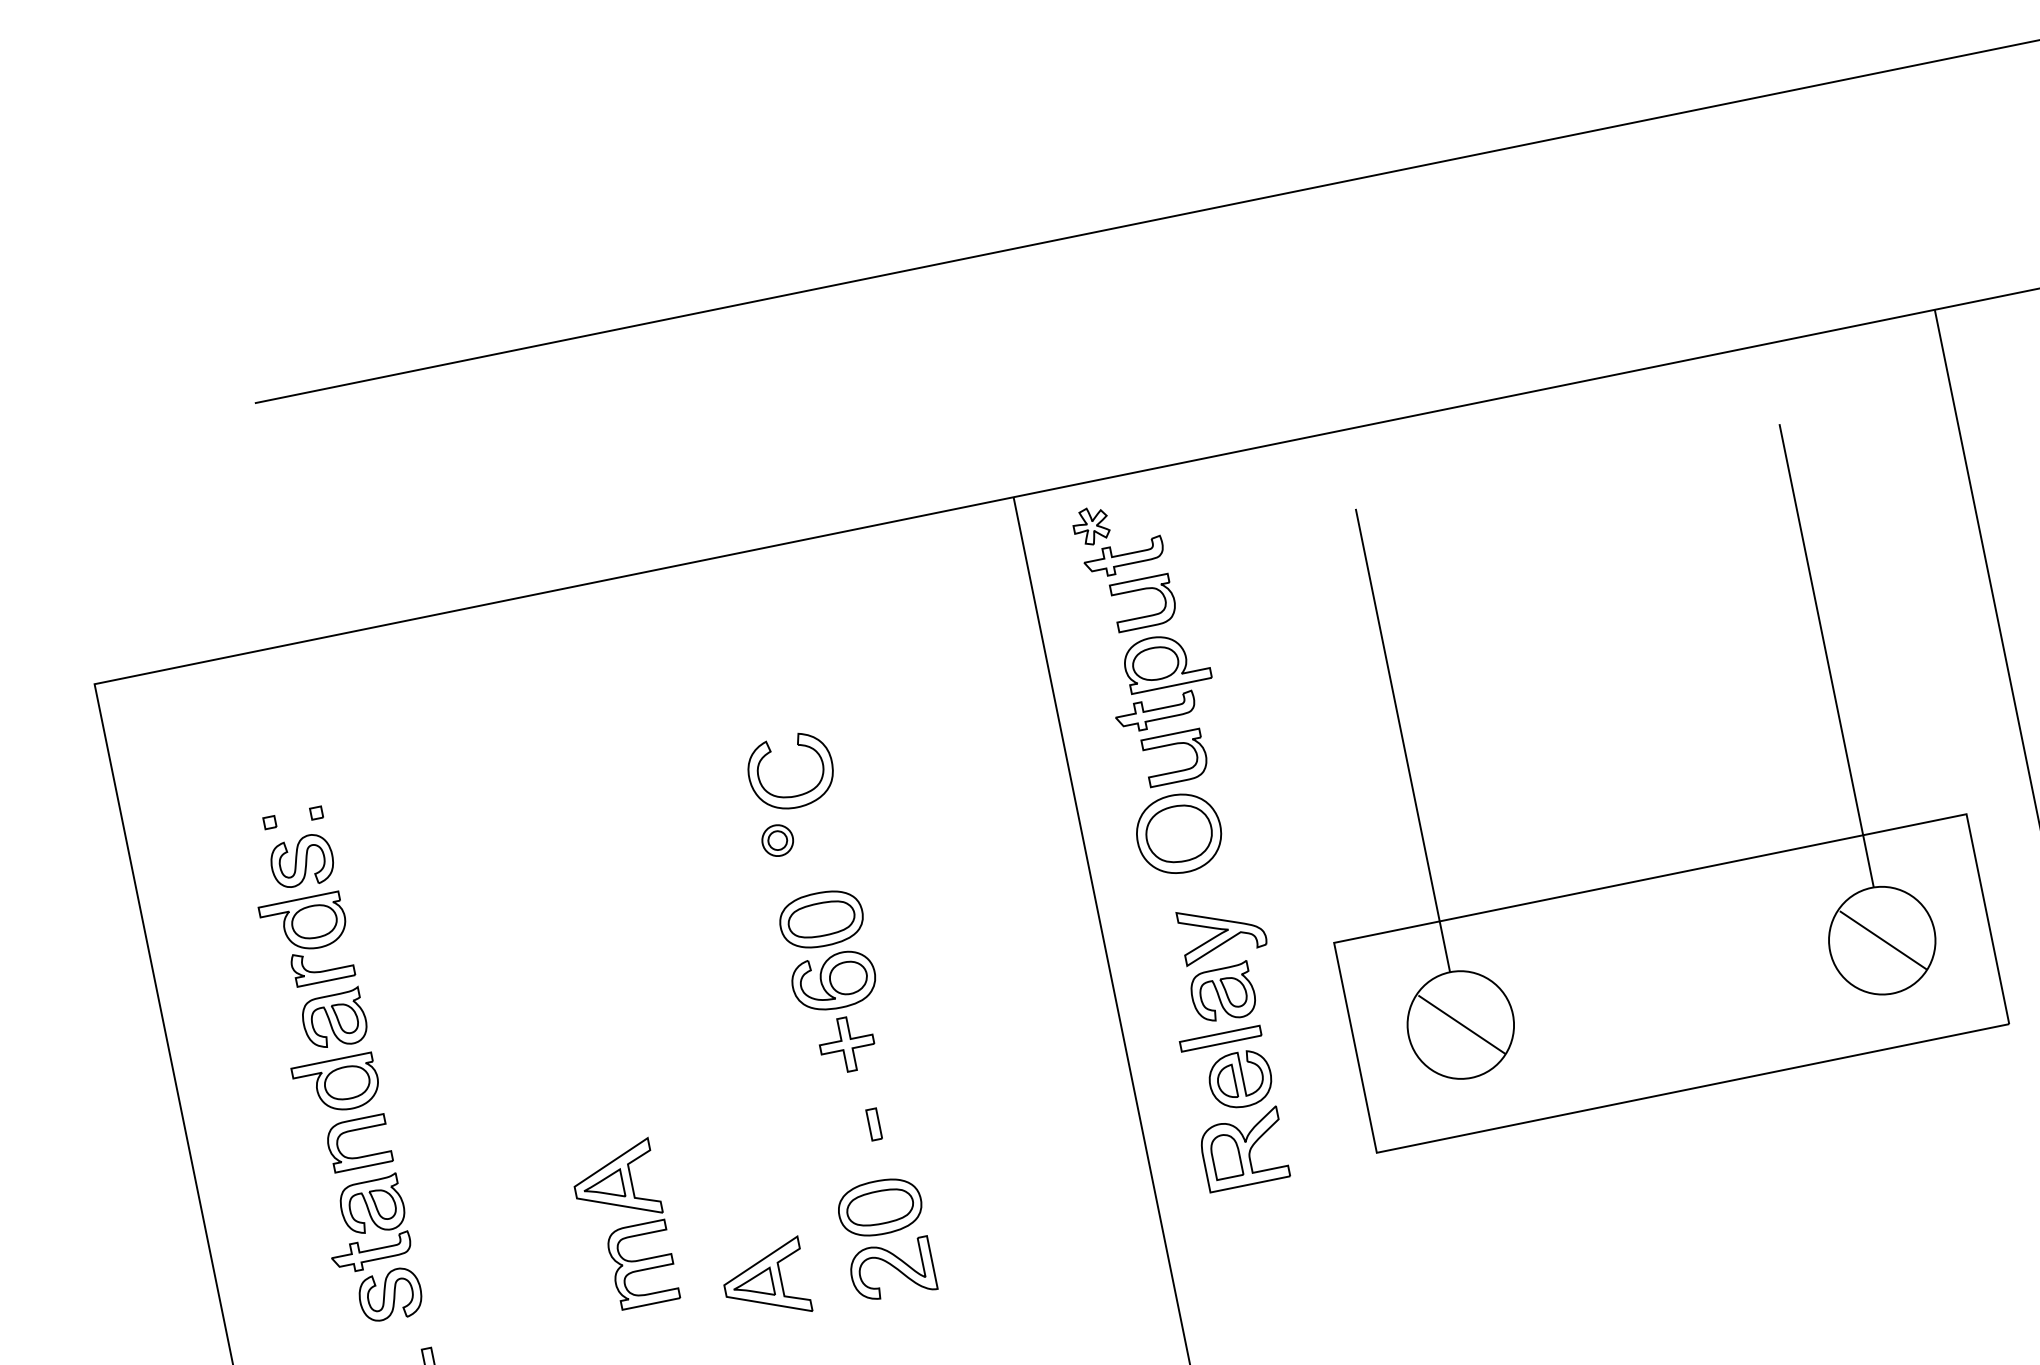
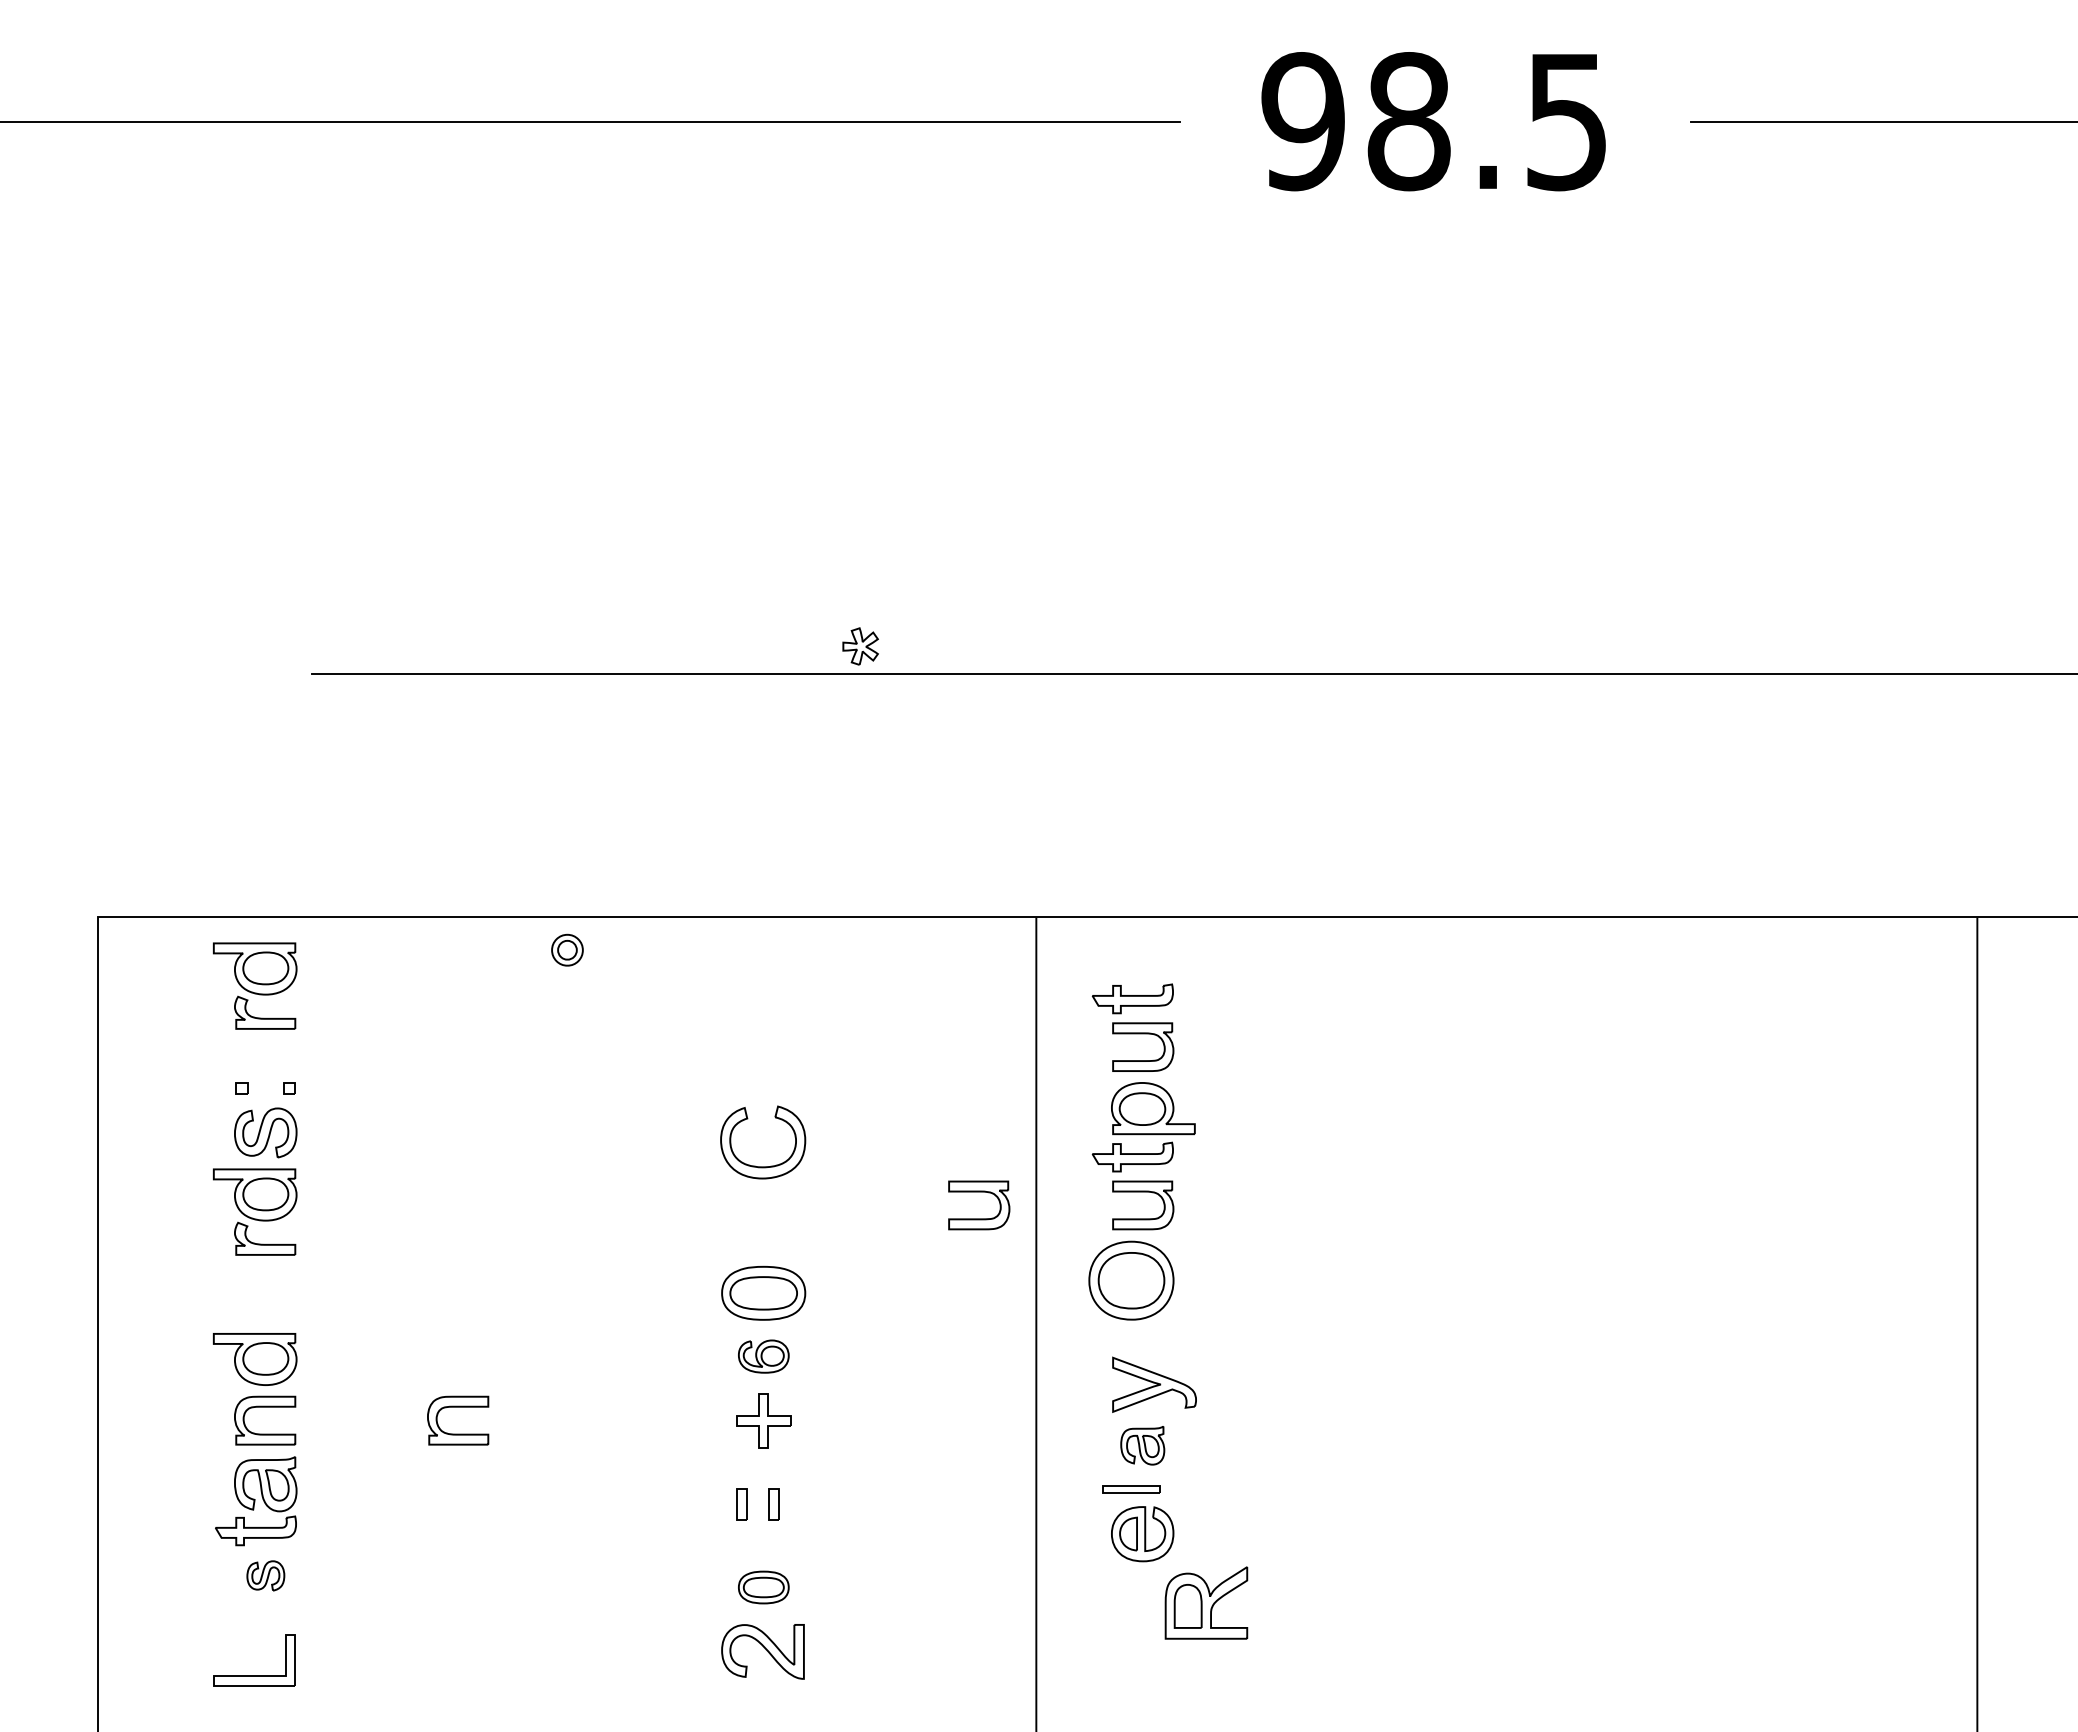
part: (1091, 526) -> (860, 646), moved
part: (262, 719) -> (255, 985), added
part: (1012, 777) -> (979, 1192), added
part: (777, 839) -> (567, 949), moved
part: (1650, 878) -> (1584, 1418), removed
part: (833, 981) -> (763, 1356), size x0.6
part: (1222, 993) -> (1142, 1445), size x0.7
part: (334, 1019) -> (265, 1294), removed
part: (1220, 1038) -> (1131, 1489), size x0.7
part: (545, 1092) -> (458, 1407), added
part: (841, 1130) -> (741, 1504), added
part: (1243, 1148) -> (1206, 1602), moved
part: (879, 1207) -> (763, 1587), size x0.6
part: (623, 1225) -> (508, 1554), removed
part: (764, 1281) -> (635, 1637), removed
part: (390, 1294) -> (265, 1575), size x0.6

